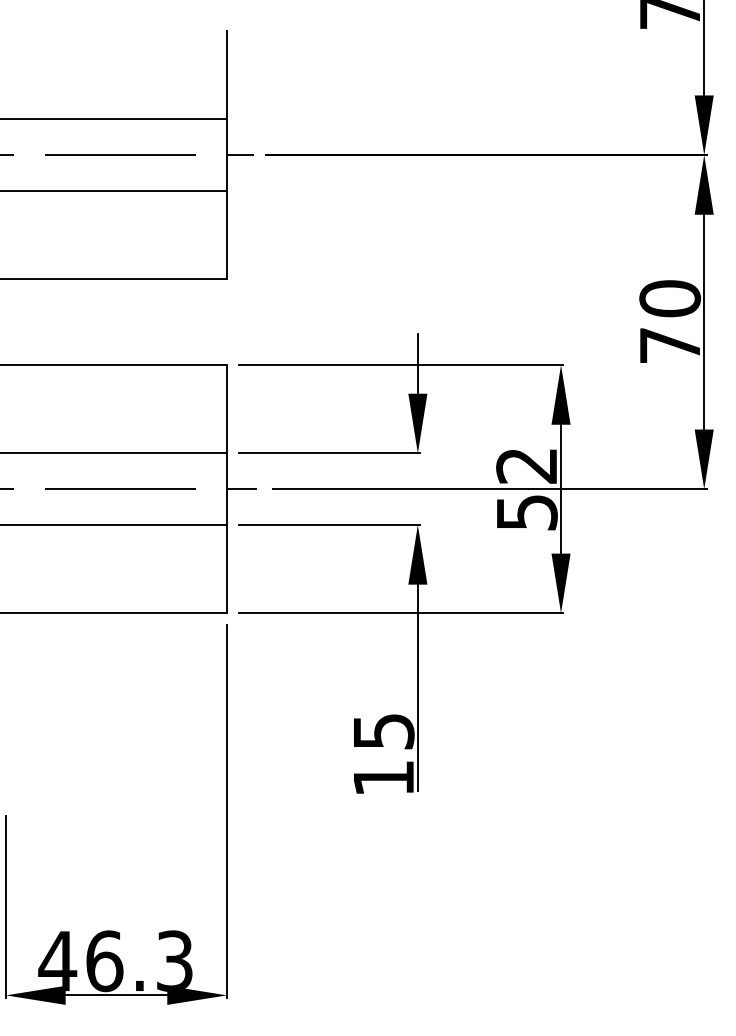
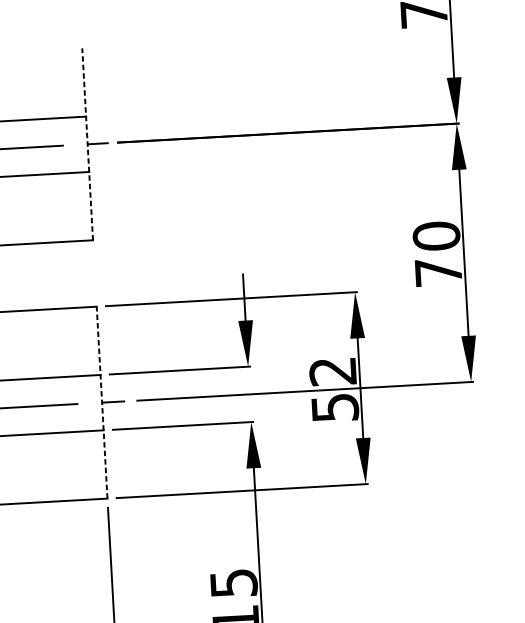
line: (226, 154) -> (87, 143), solid -> dashed
line: (226, 488) -> (101, 402), solid -> dashed

